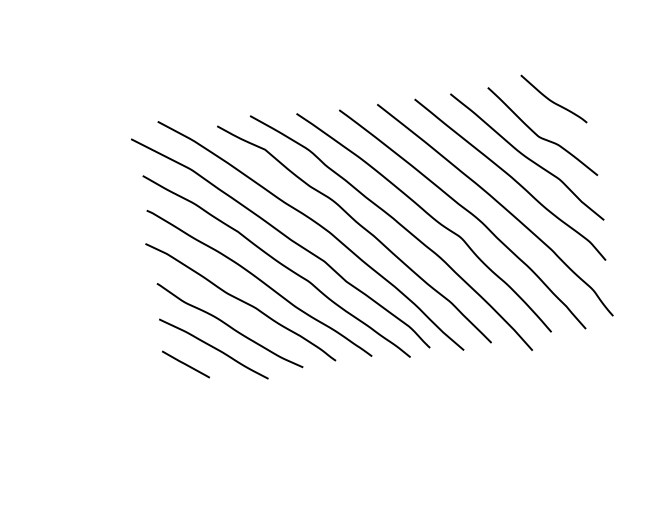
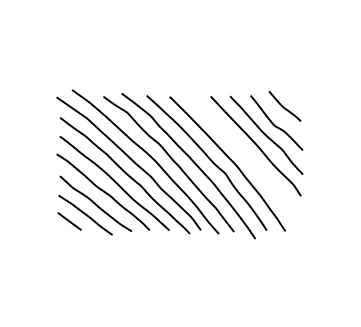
curve: (497, 204) -> (247, 158), removed

